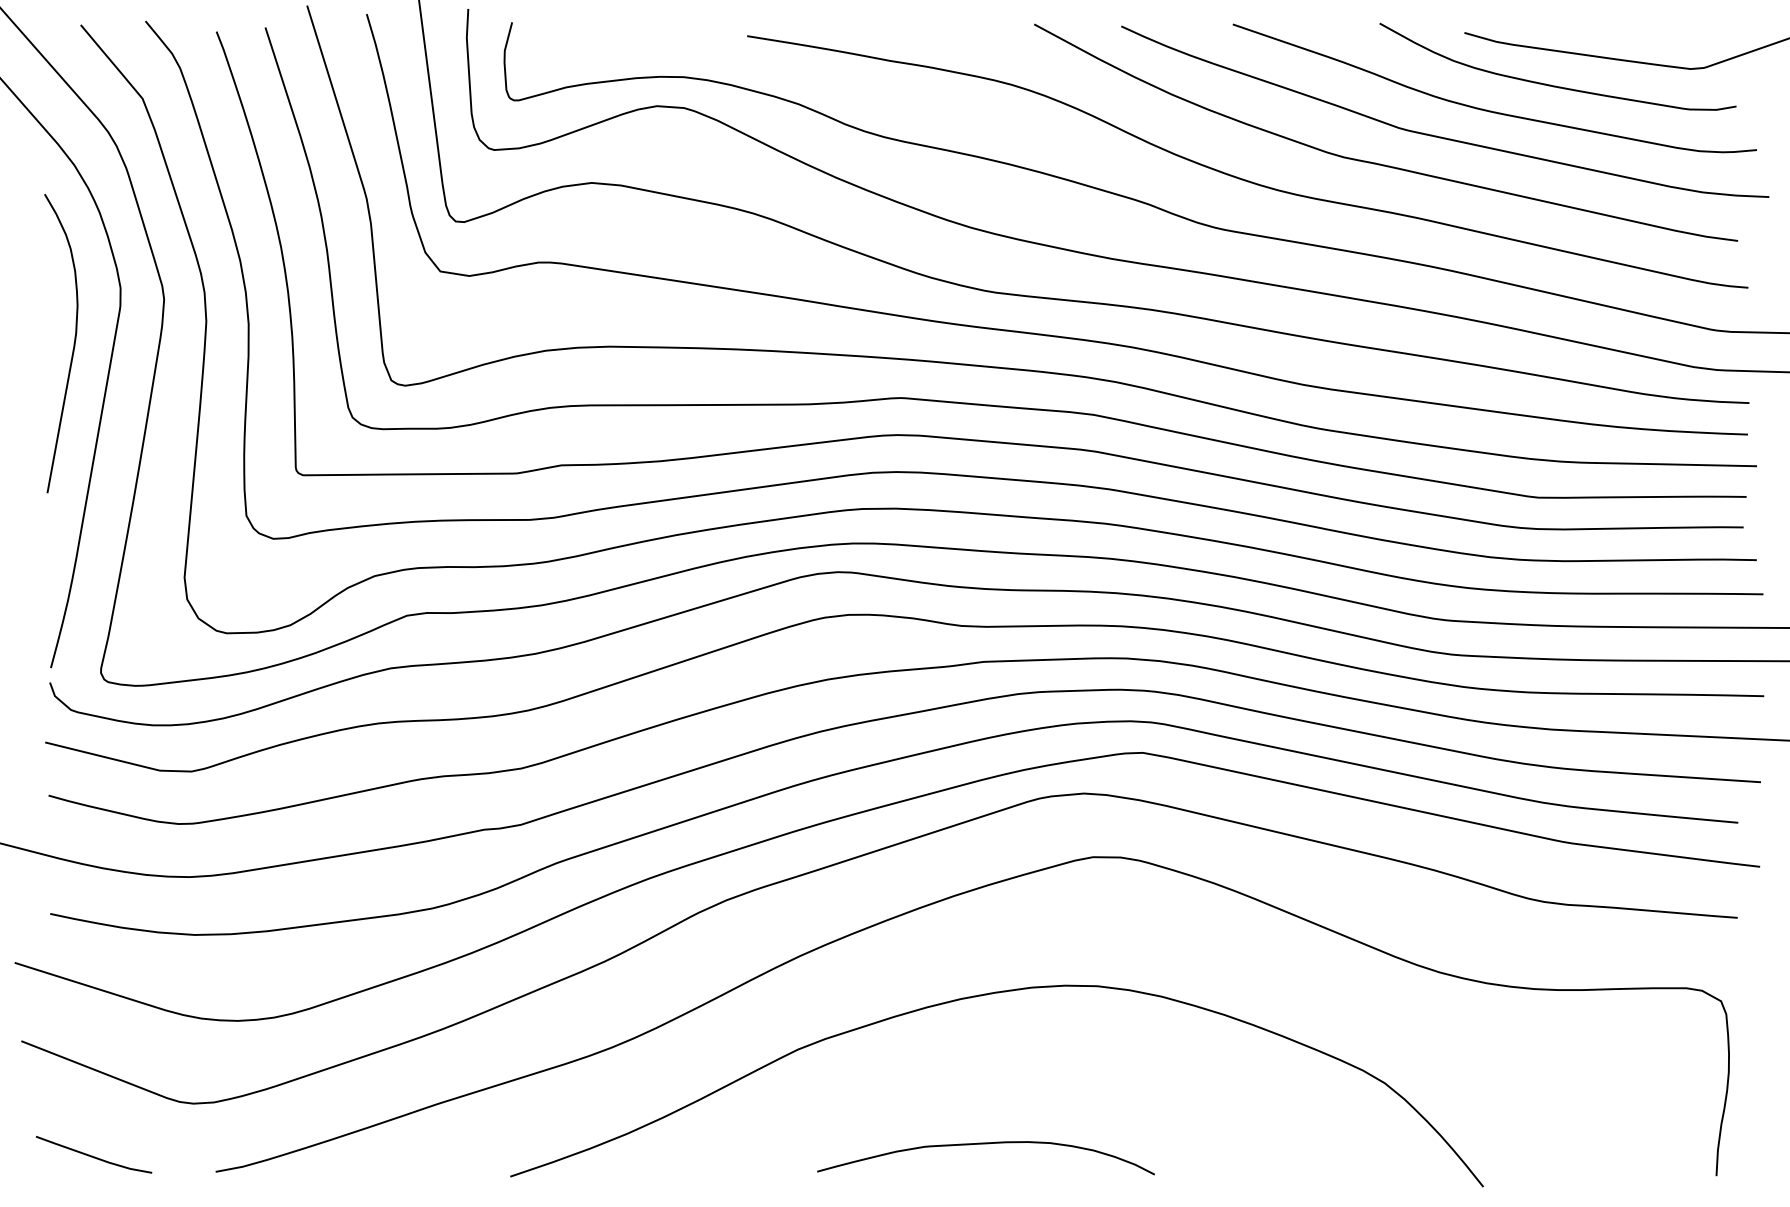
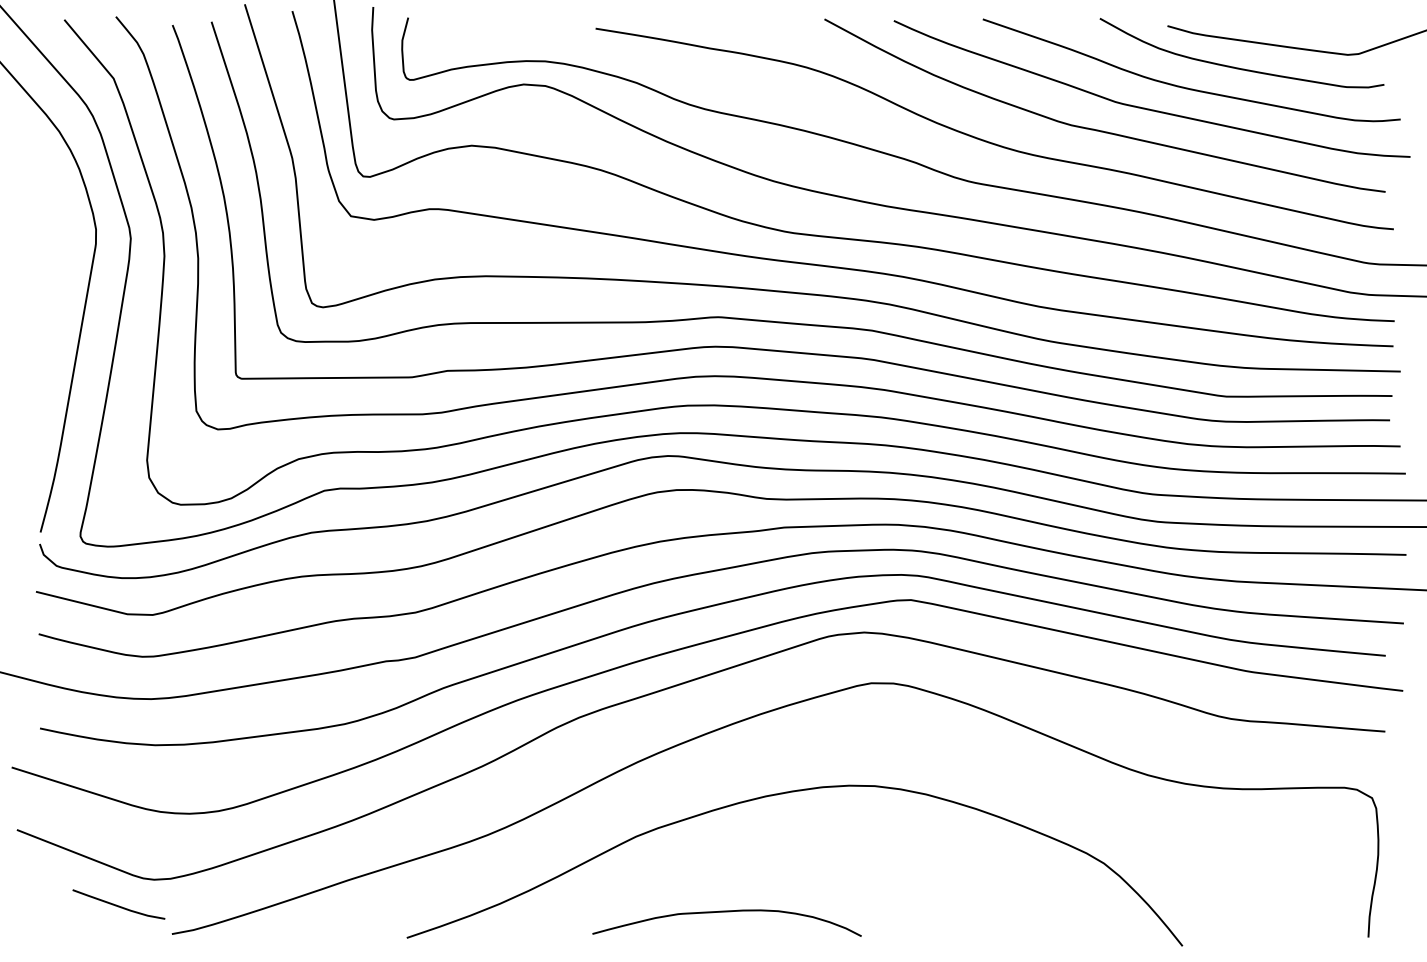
curve: (73, 343) -> (58, 273), removed
curve: (985, 1144) -> (726, 912), moved
line: (93, 1156) -> (118, 905), moved

